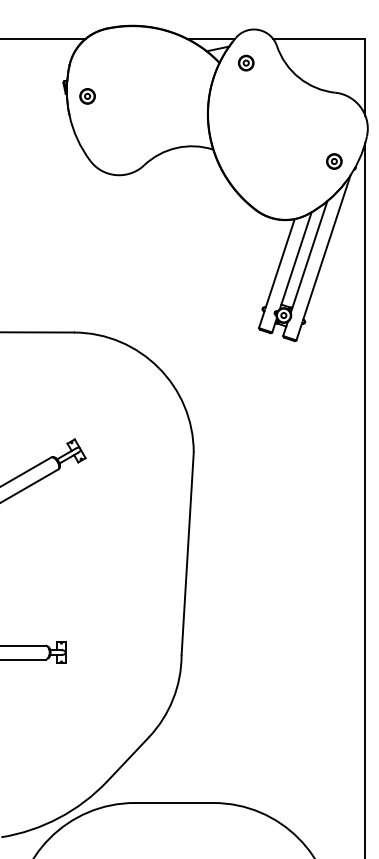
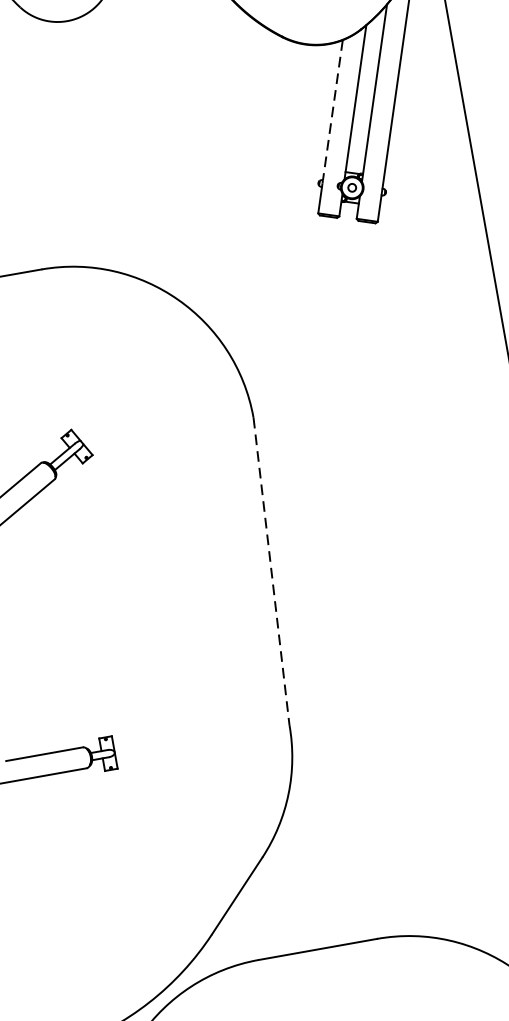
line: (280, 263) -> (333, 110), solid -> dashed
line: (187, 554) -> (271, 572), solid -> dashed

